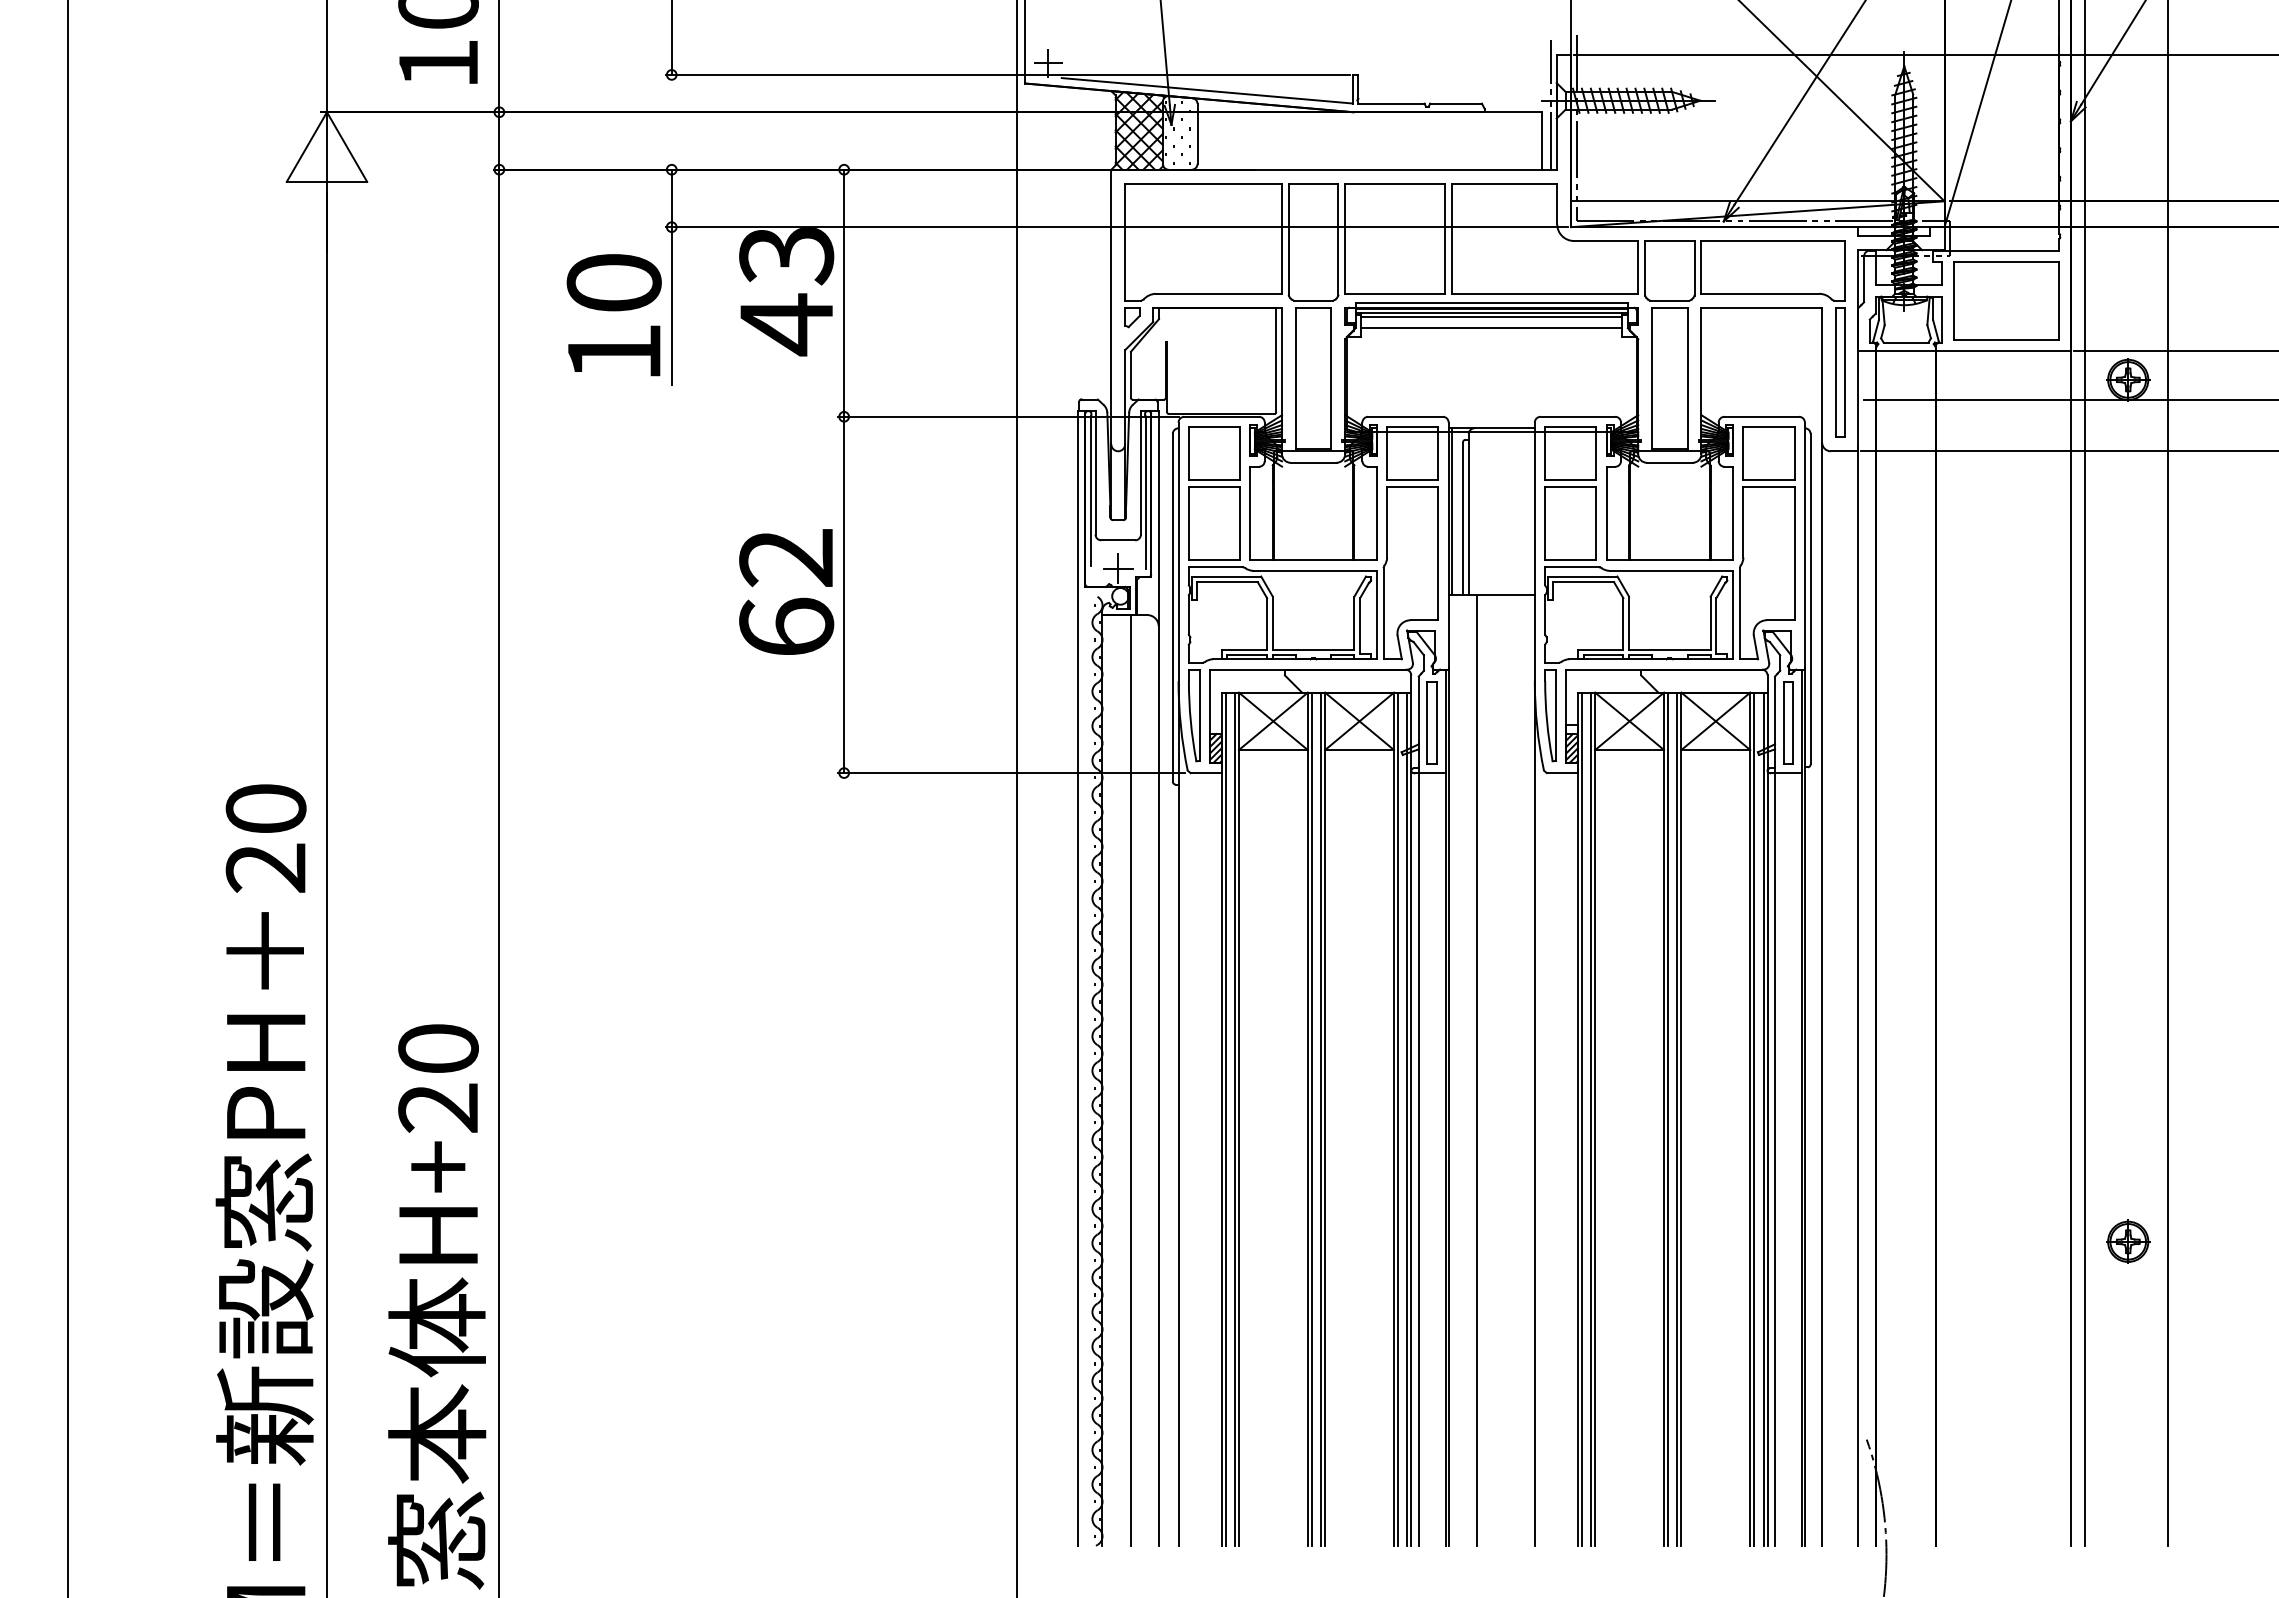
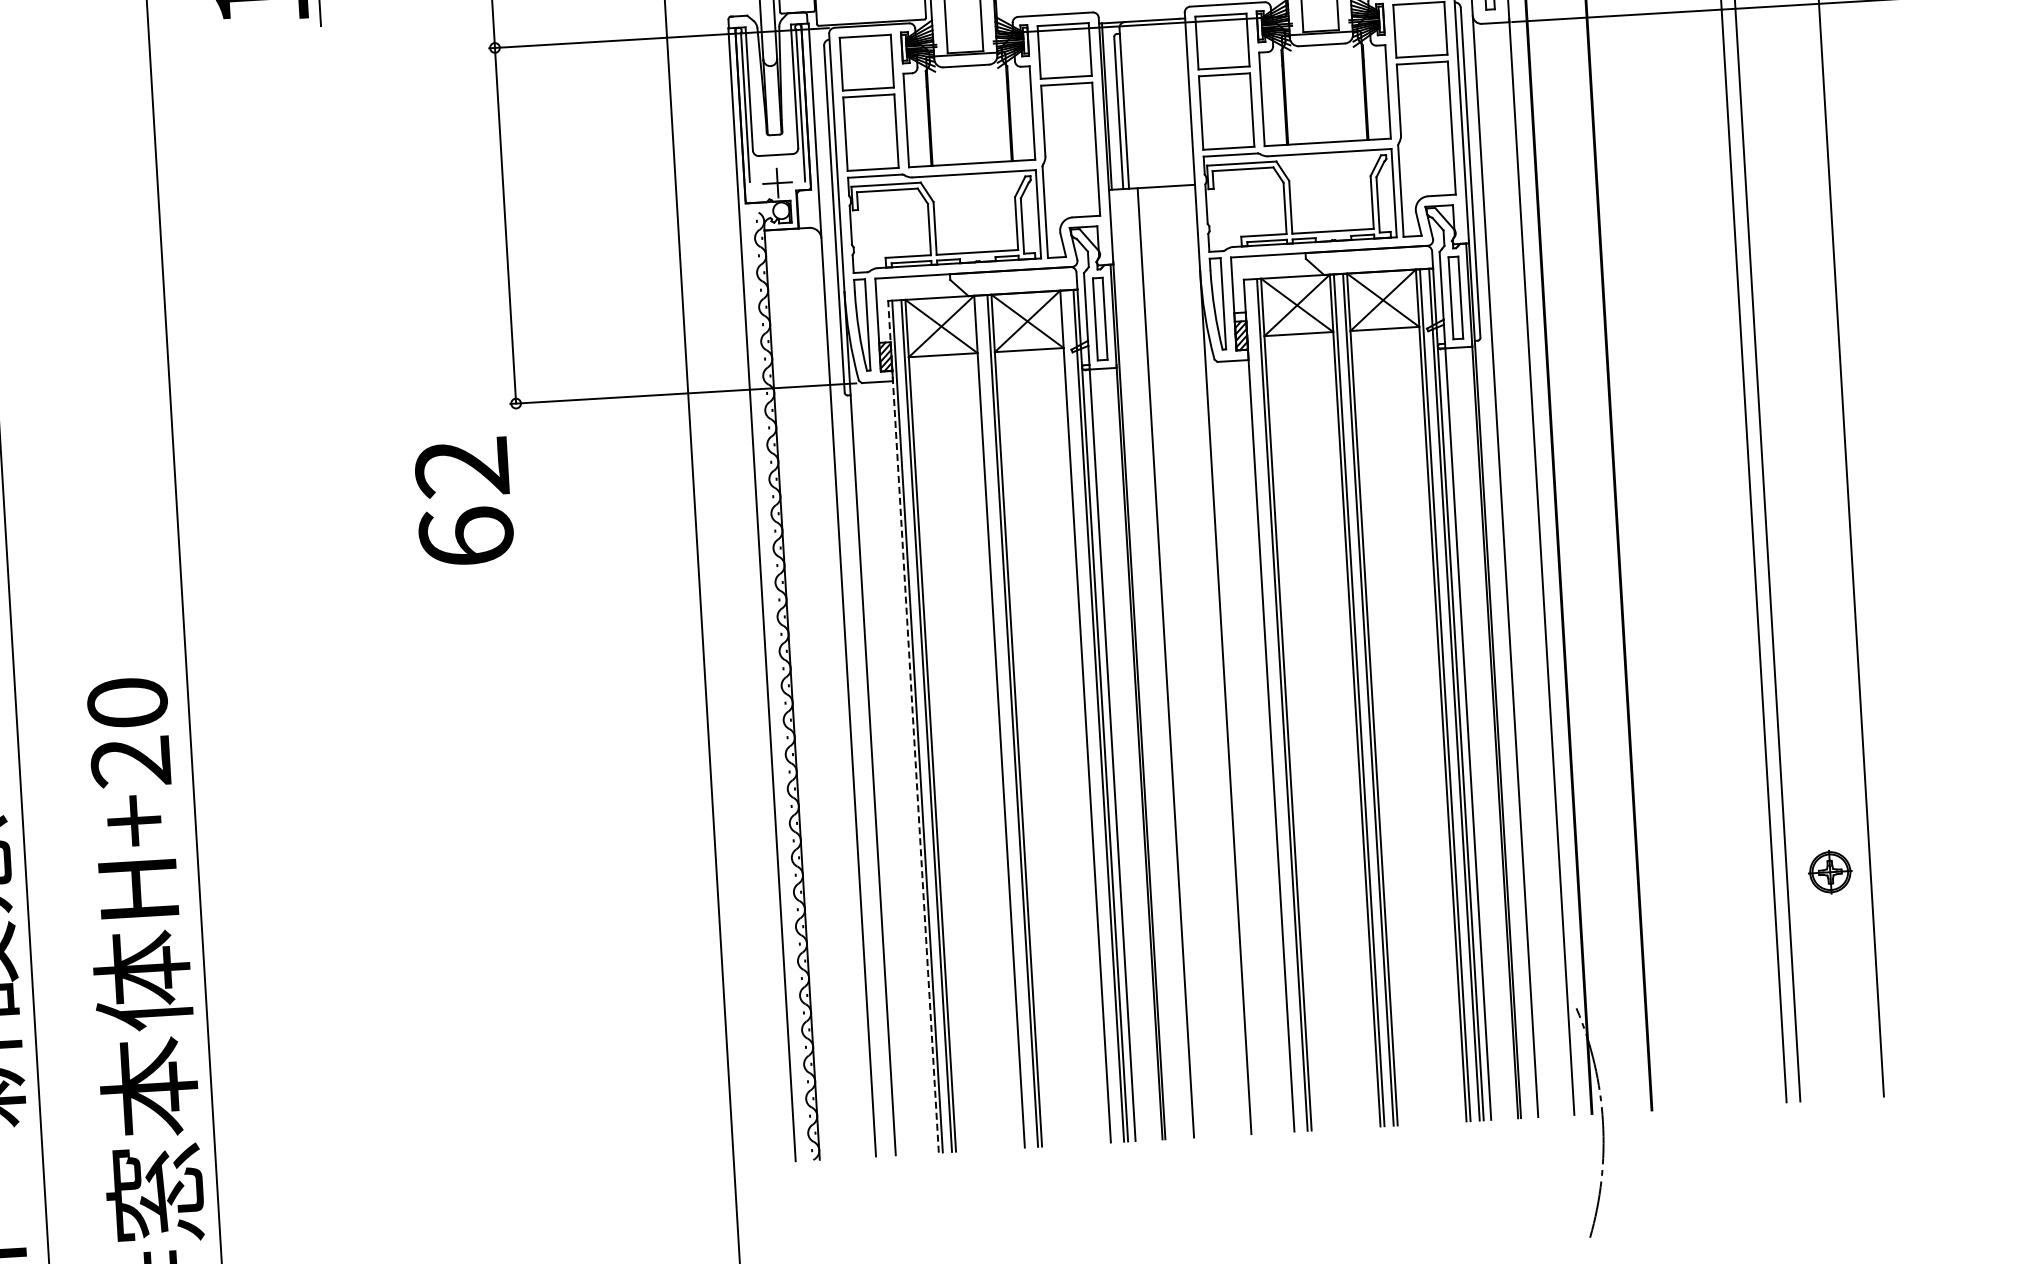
text: (786, 591) -> (464, 501), moved
line: (1131, 1080) -> (821, 693), removed
line: (1311, 1118) -> (1003, 720), removed
line: (1398, 1118) -> (1089, 715), removed
line: (1581, 1118) -> (1272, 704), removed
line: (1221, 1119) -> (913, 727), solid -> dashed
part: (2128, 1241) -> (1830, 871), moved

